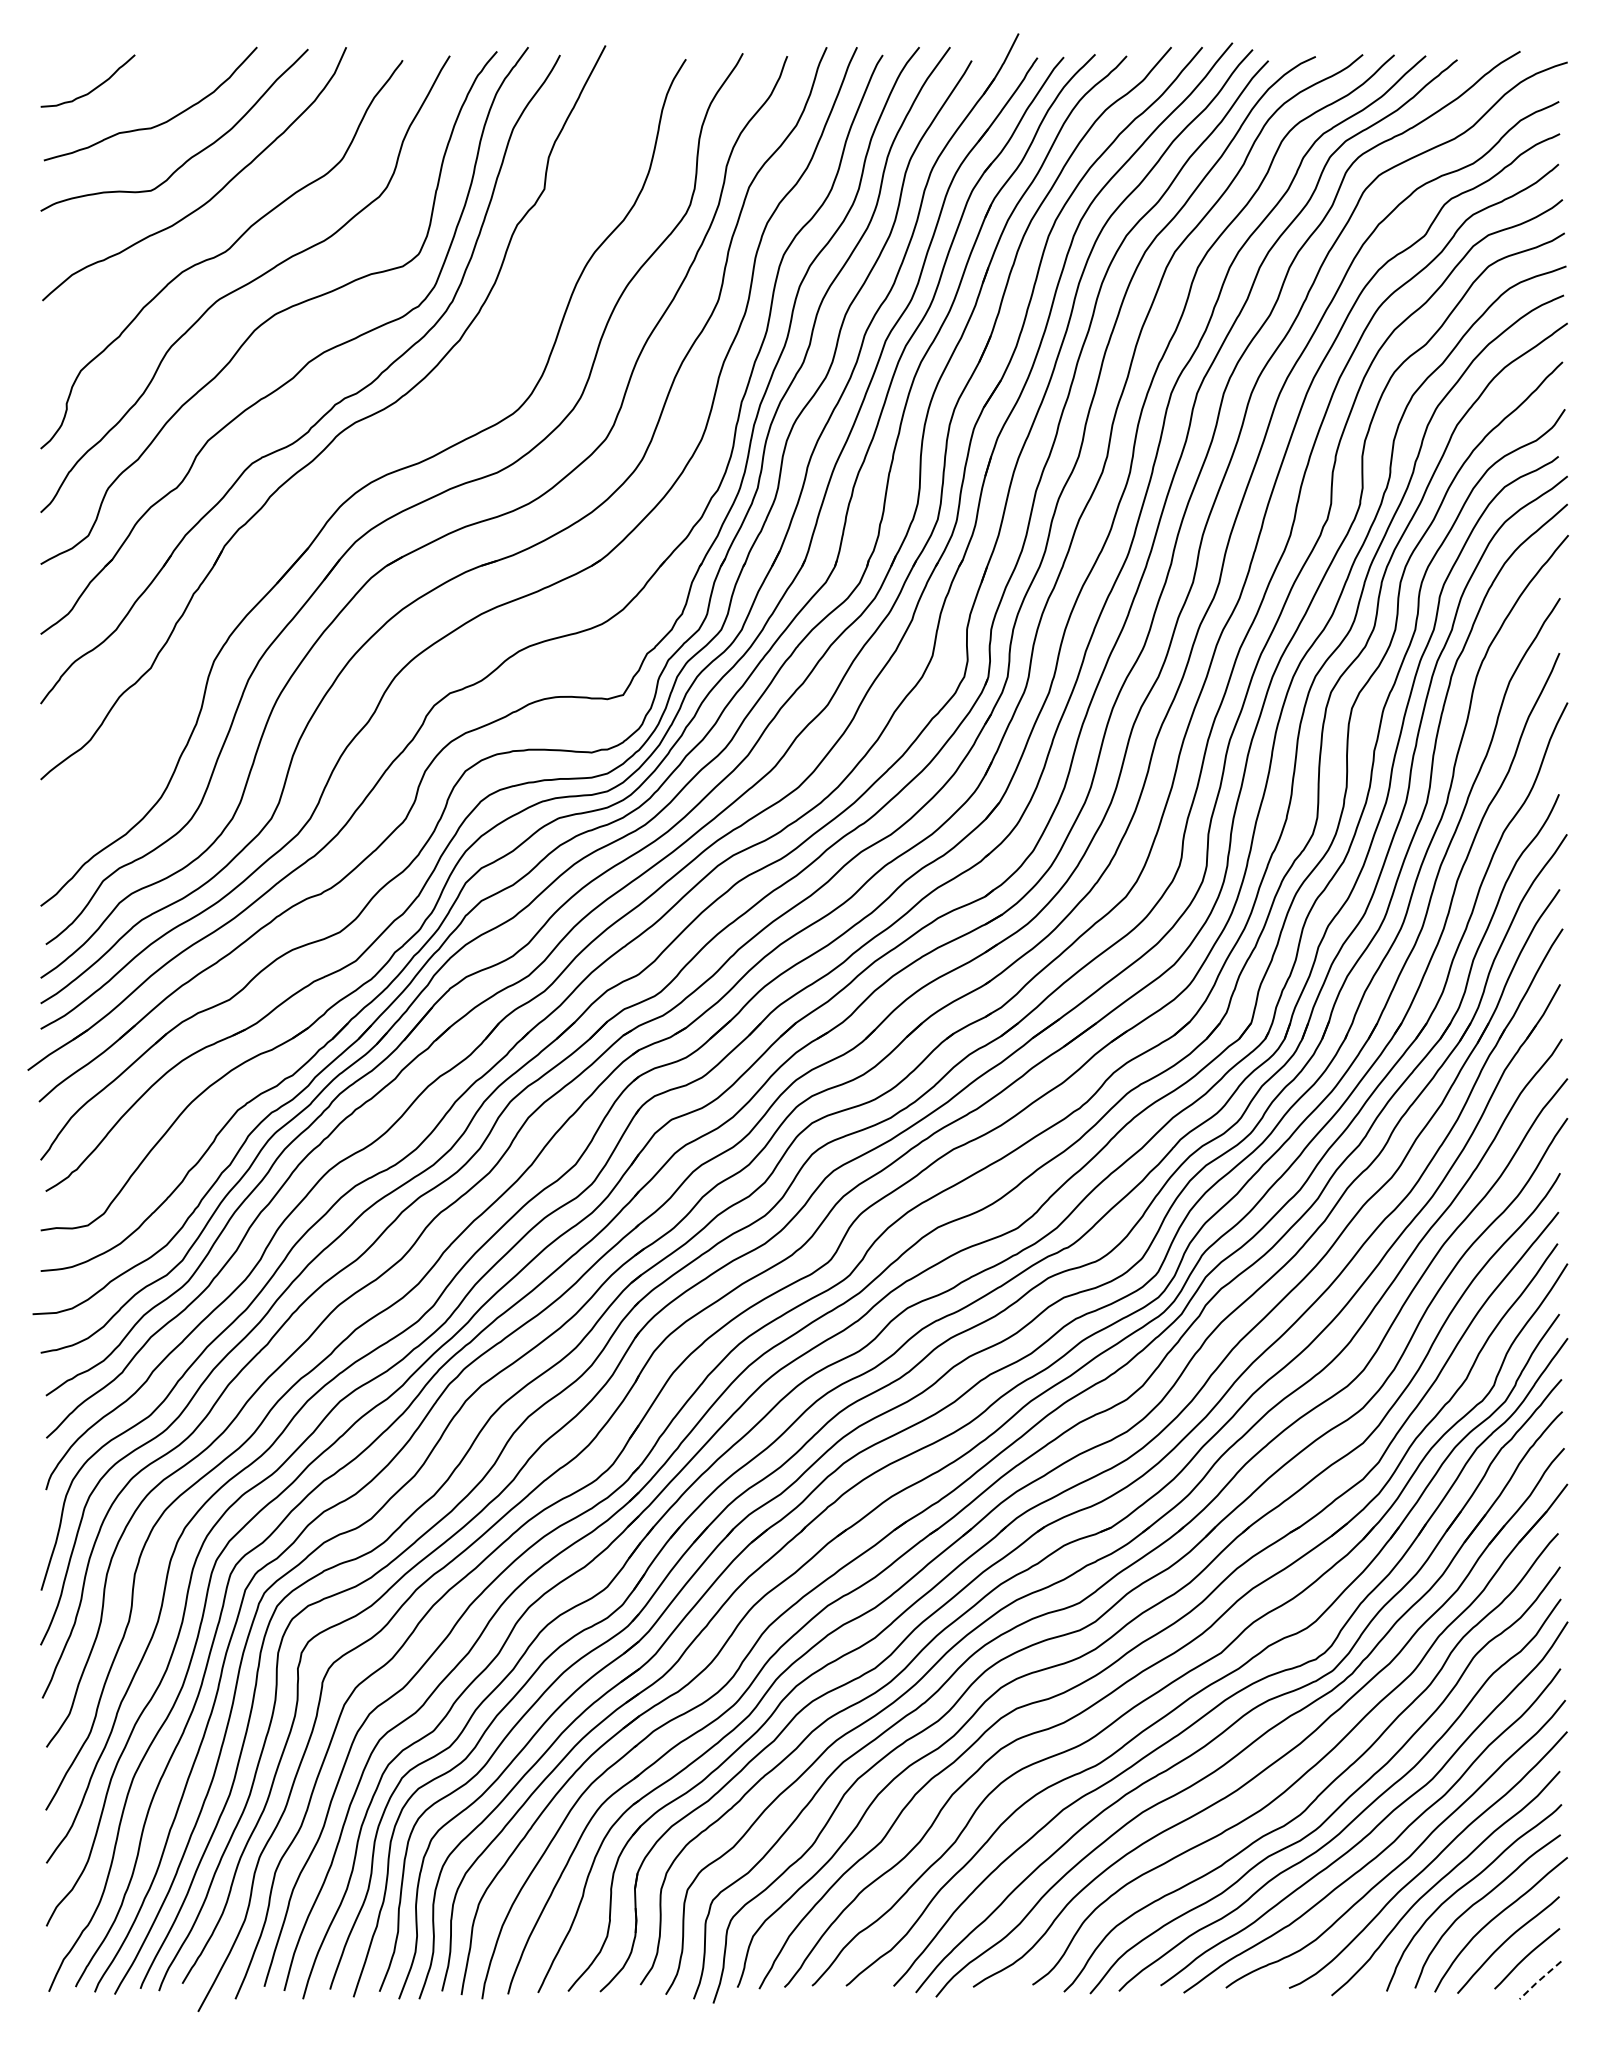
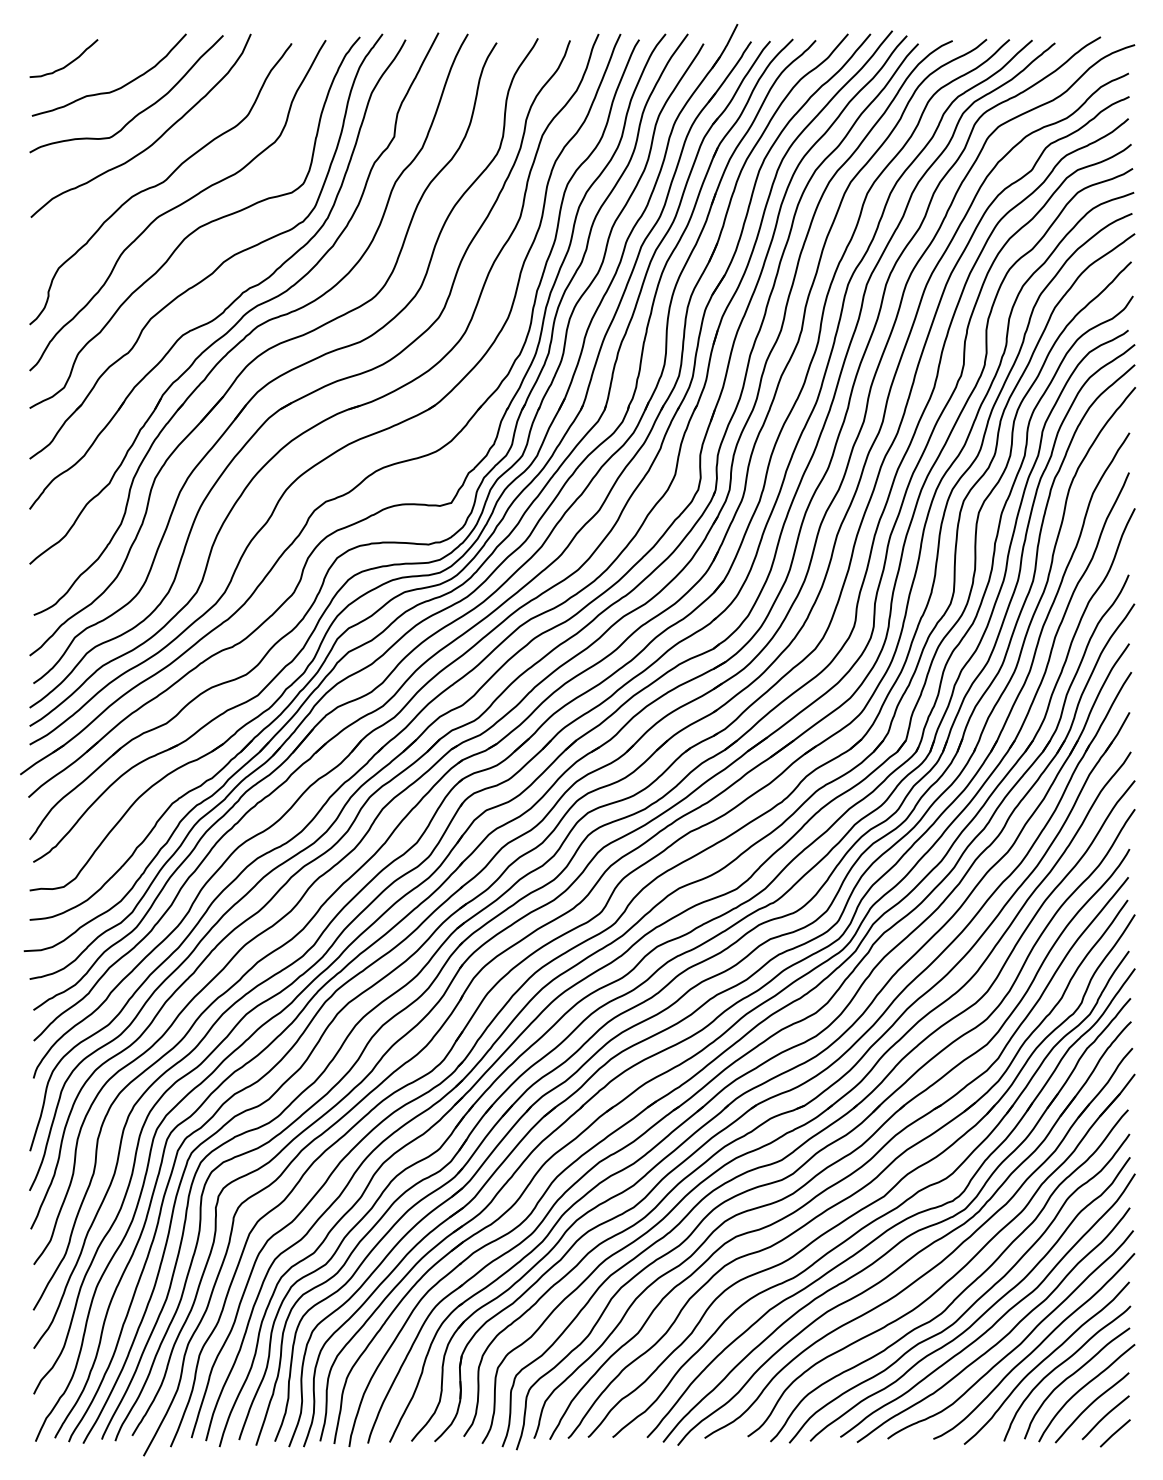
part: (351, 453) -> (254, 328), added
line: (1539, 1980) -> (1114, 1433), dashed -> solid

